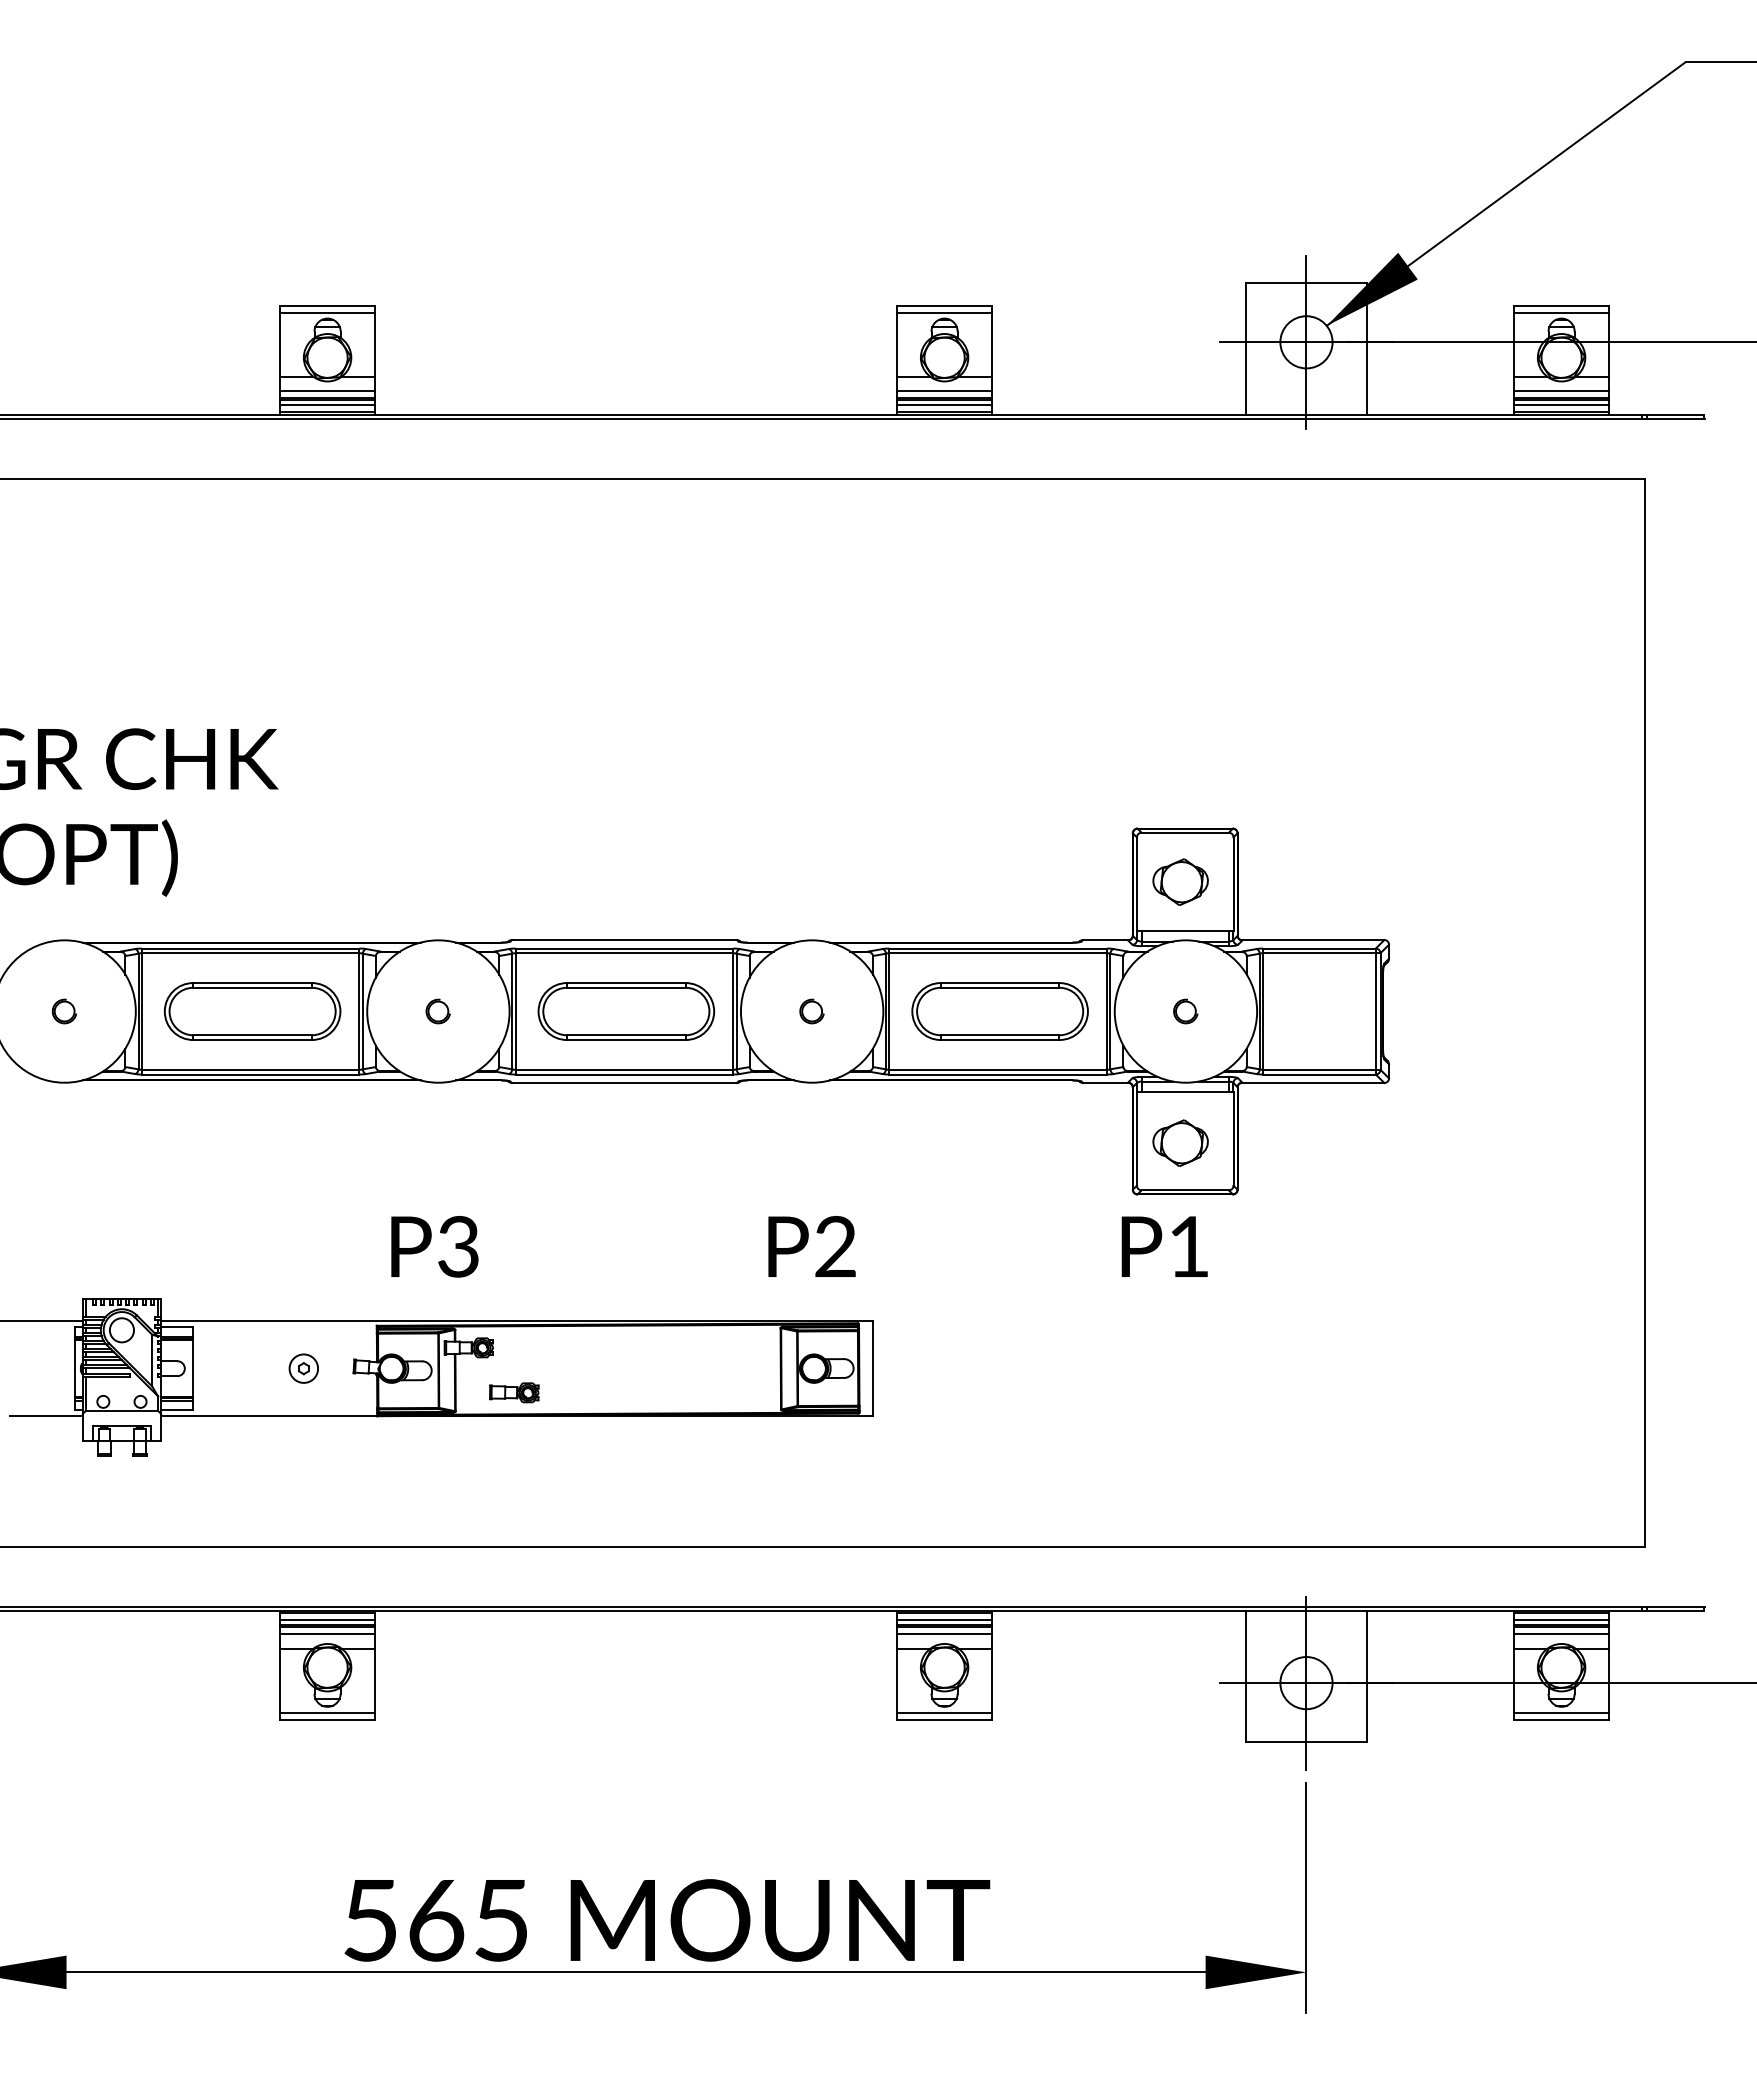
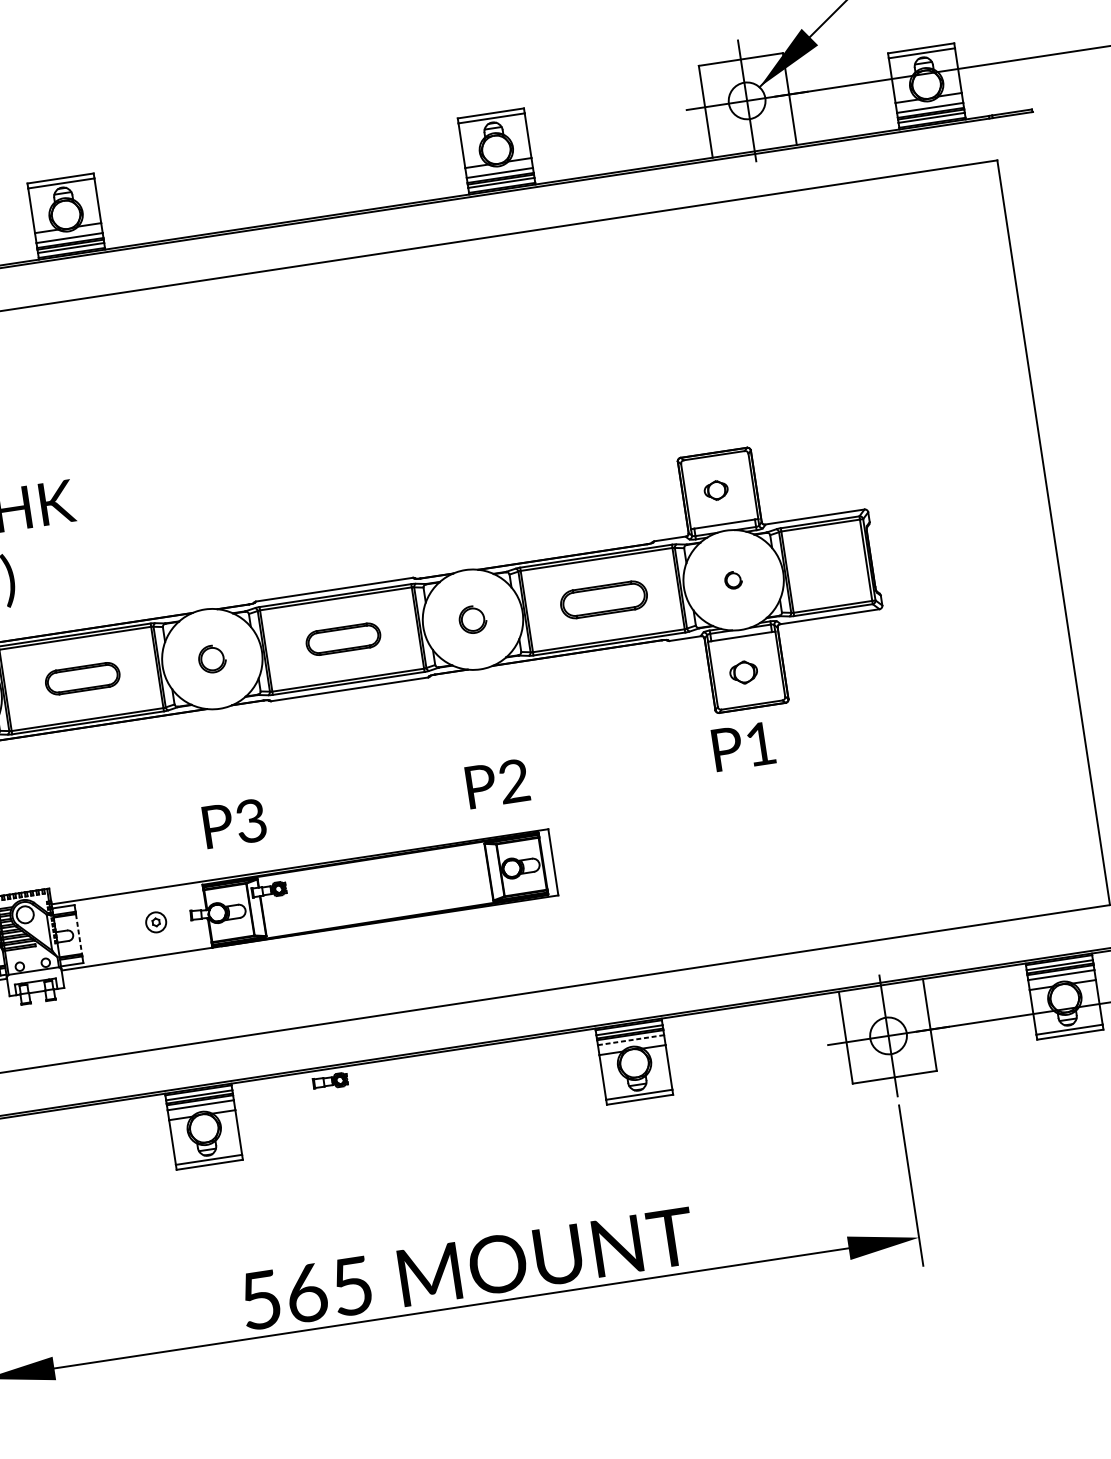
part: (1180, 881) -> (716, 490), size x0.6
part: (252, 1011) -> (82, 678), size x0.6
part: (437, 1011) -> (211, 659), size x1.6
part: (626, 1011) -> (343, 639), size x0.6
part: (811, 1011) -> (472, 619), size x1.6
part: (999, 1011) -> (603, 599), size x0.7
part: (1180, 1142) -> (743, 672), size x0.7
line: (193, 1369) -> (79, 934), solid -> dashed
part: (514, 1392) -> (330, 1081), moved
line: (945, 1634) -> (631, 1040), solid -> dashed

